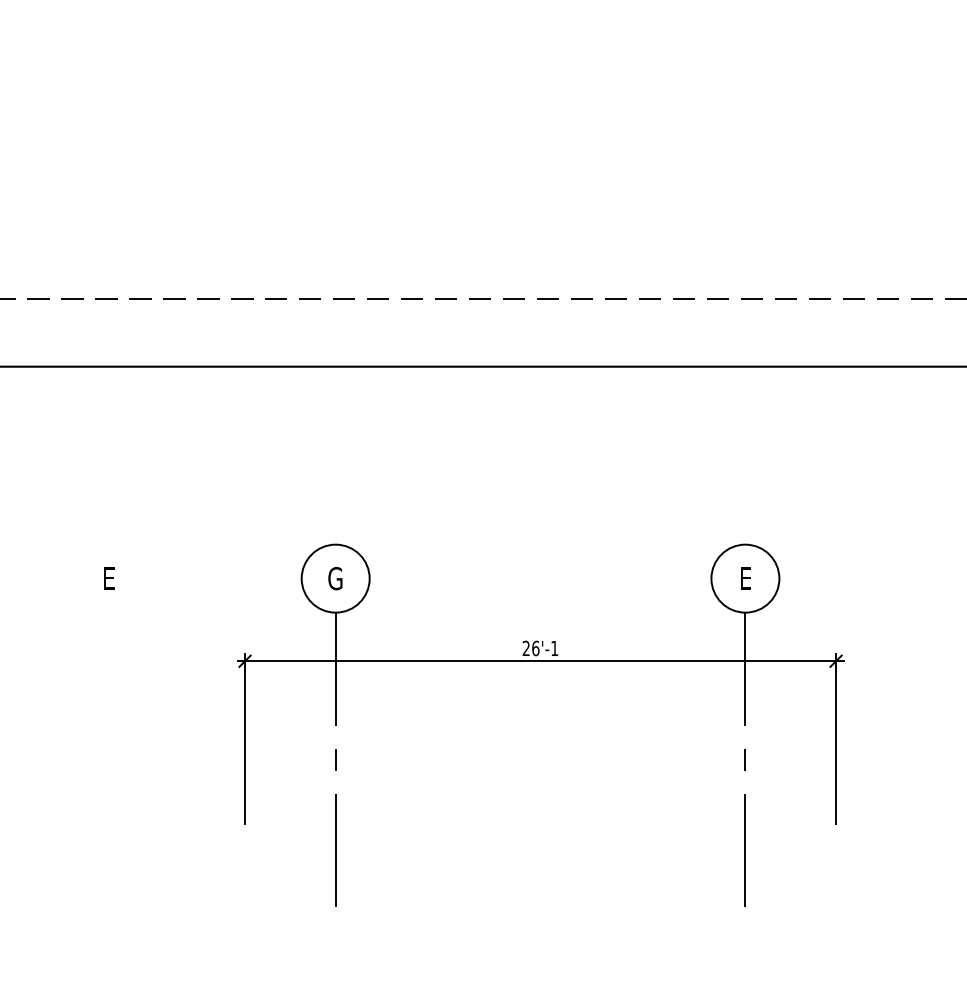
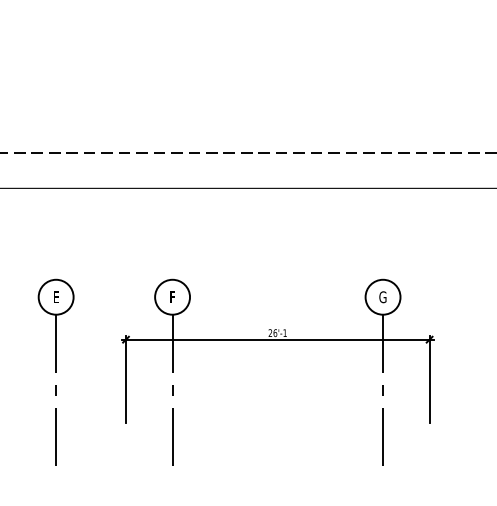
text: (333, 579) -> (171, 297), G -> F
text: (744, 579) -> (382, 297), E -> G
part: (107, 723) -> (55, 371), added

